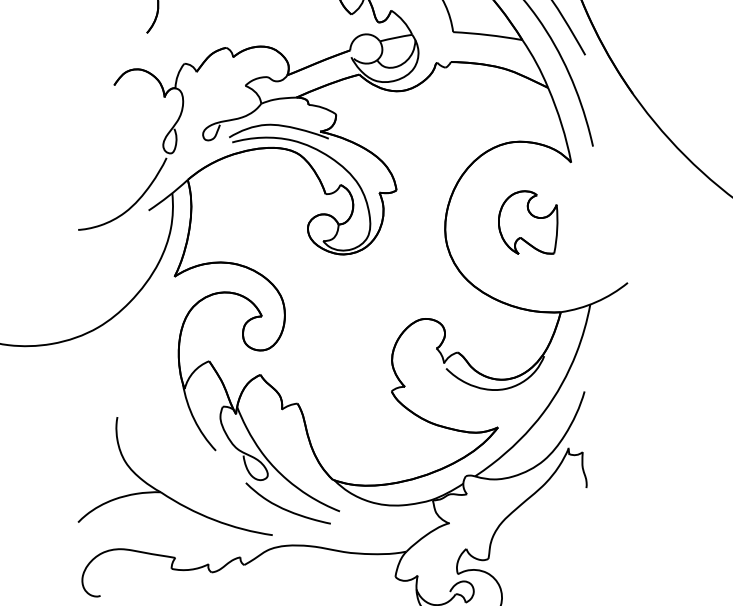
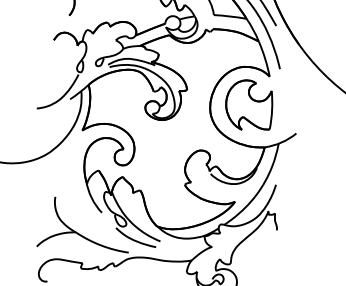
part: (528, 221) -> (249, 104), size x1.67

